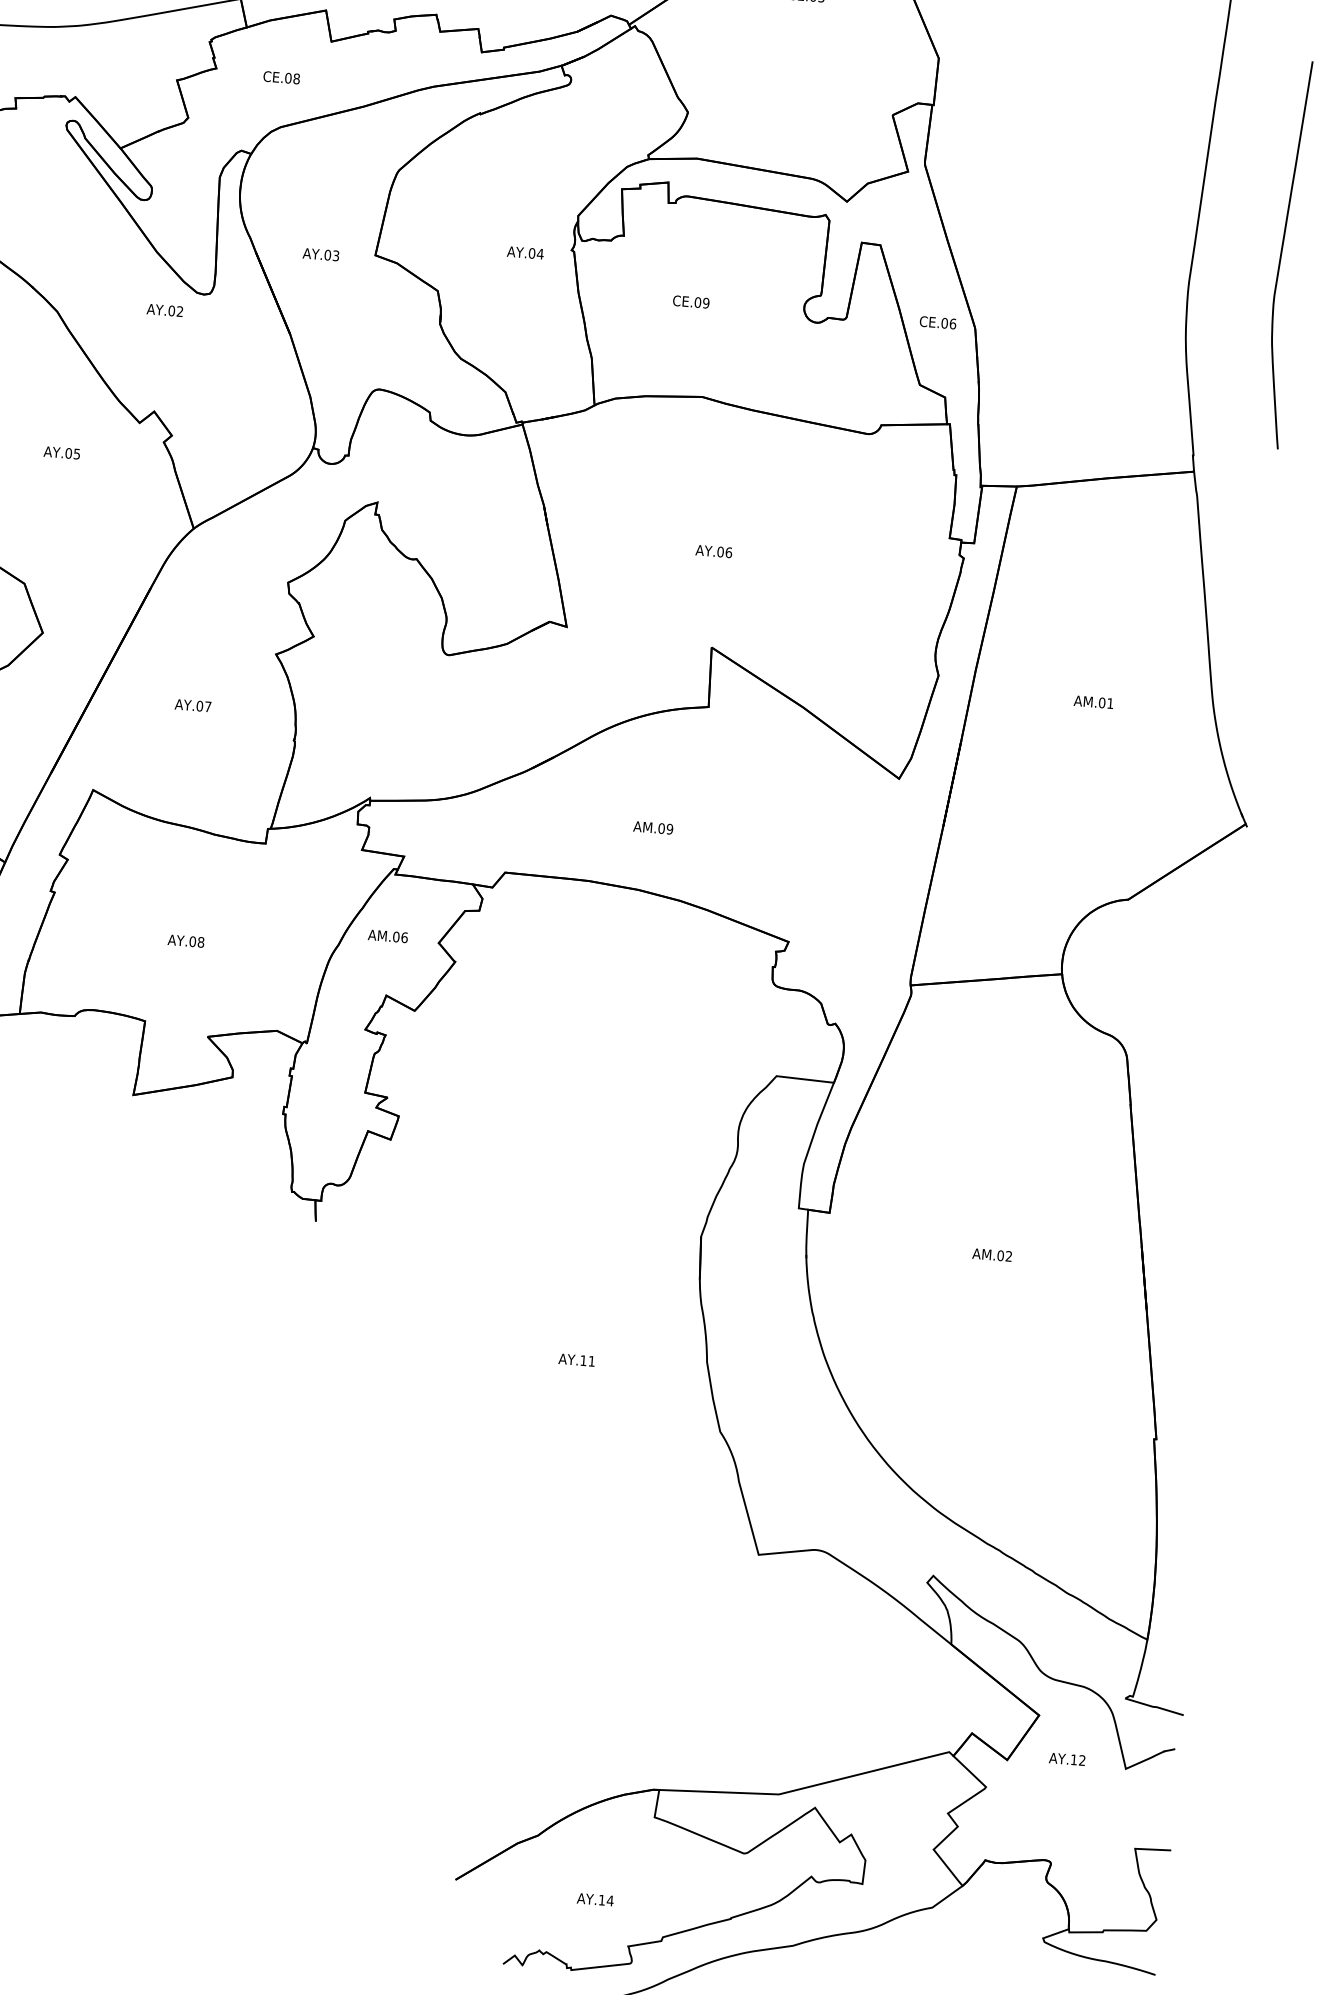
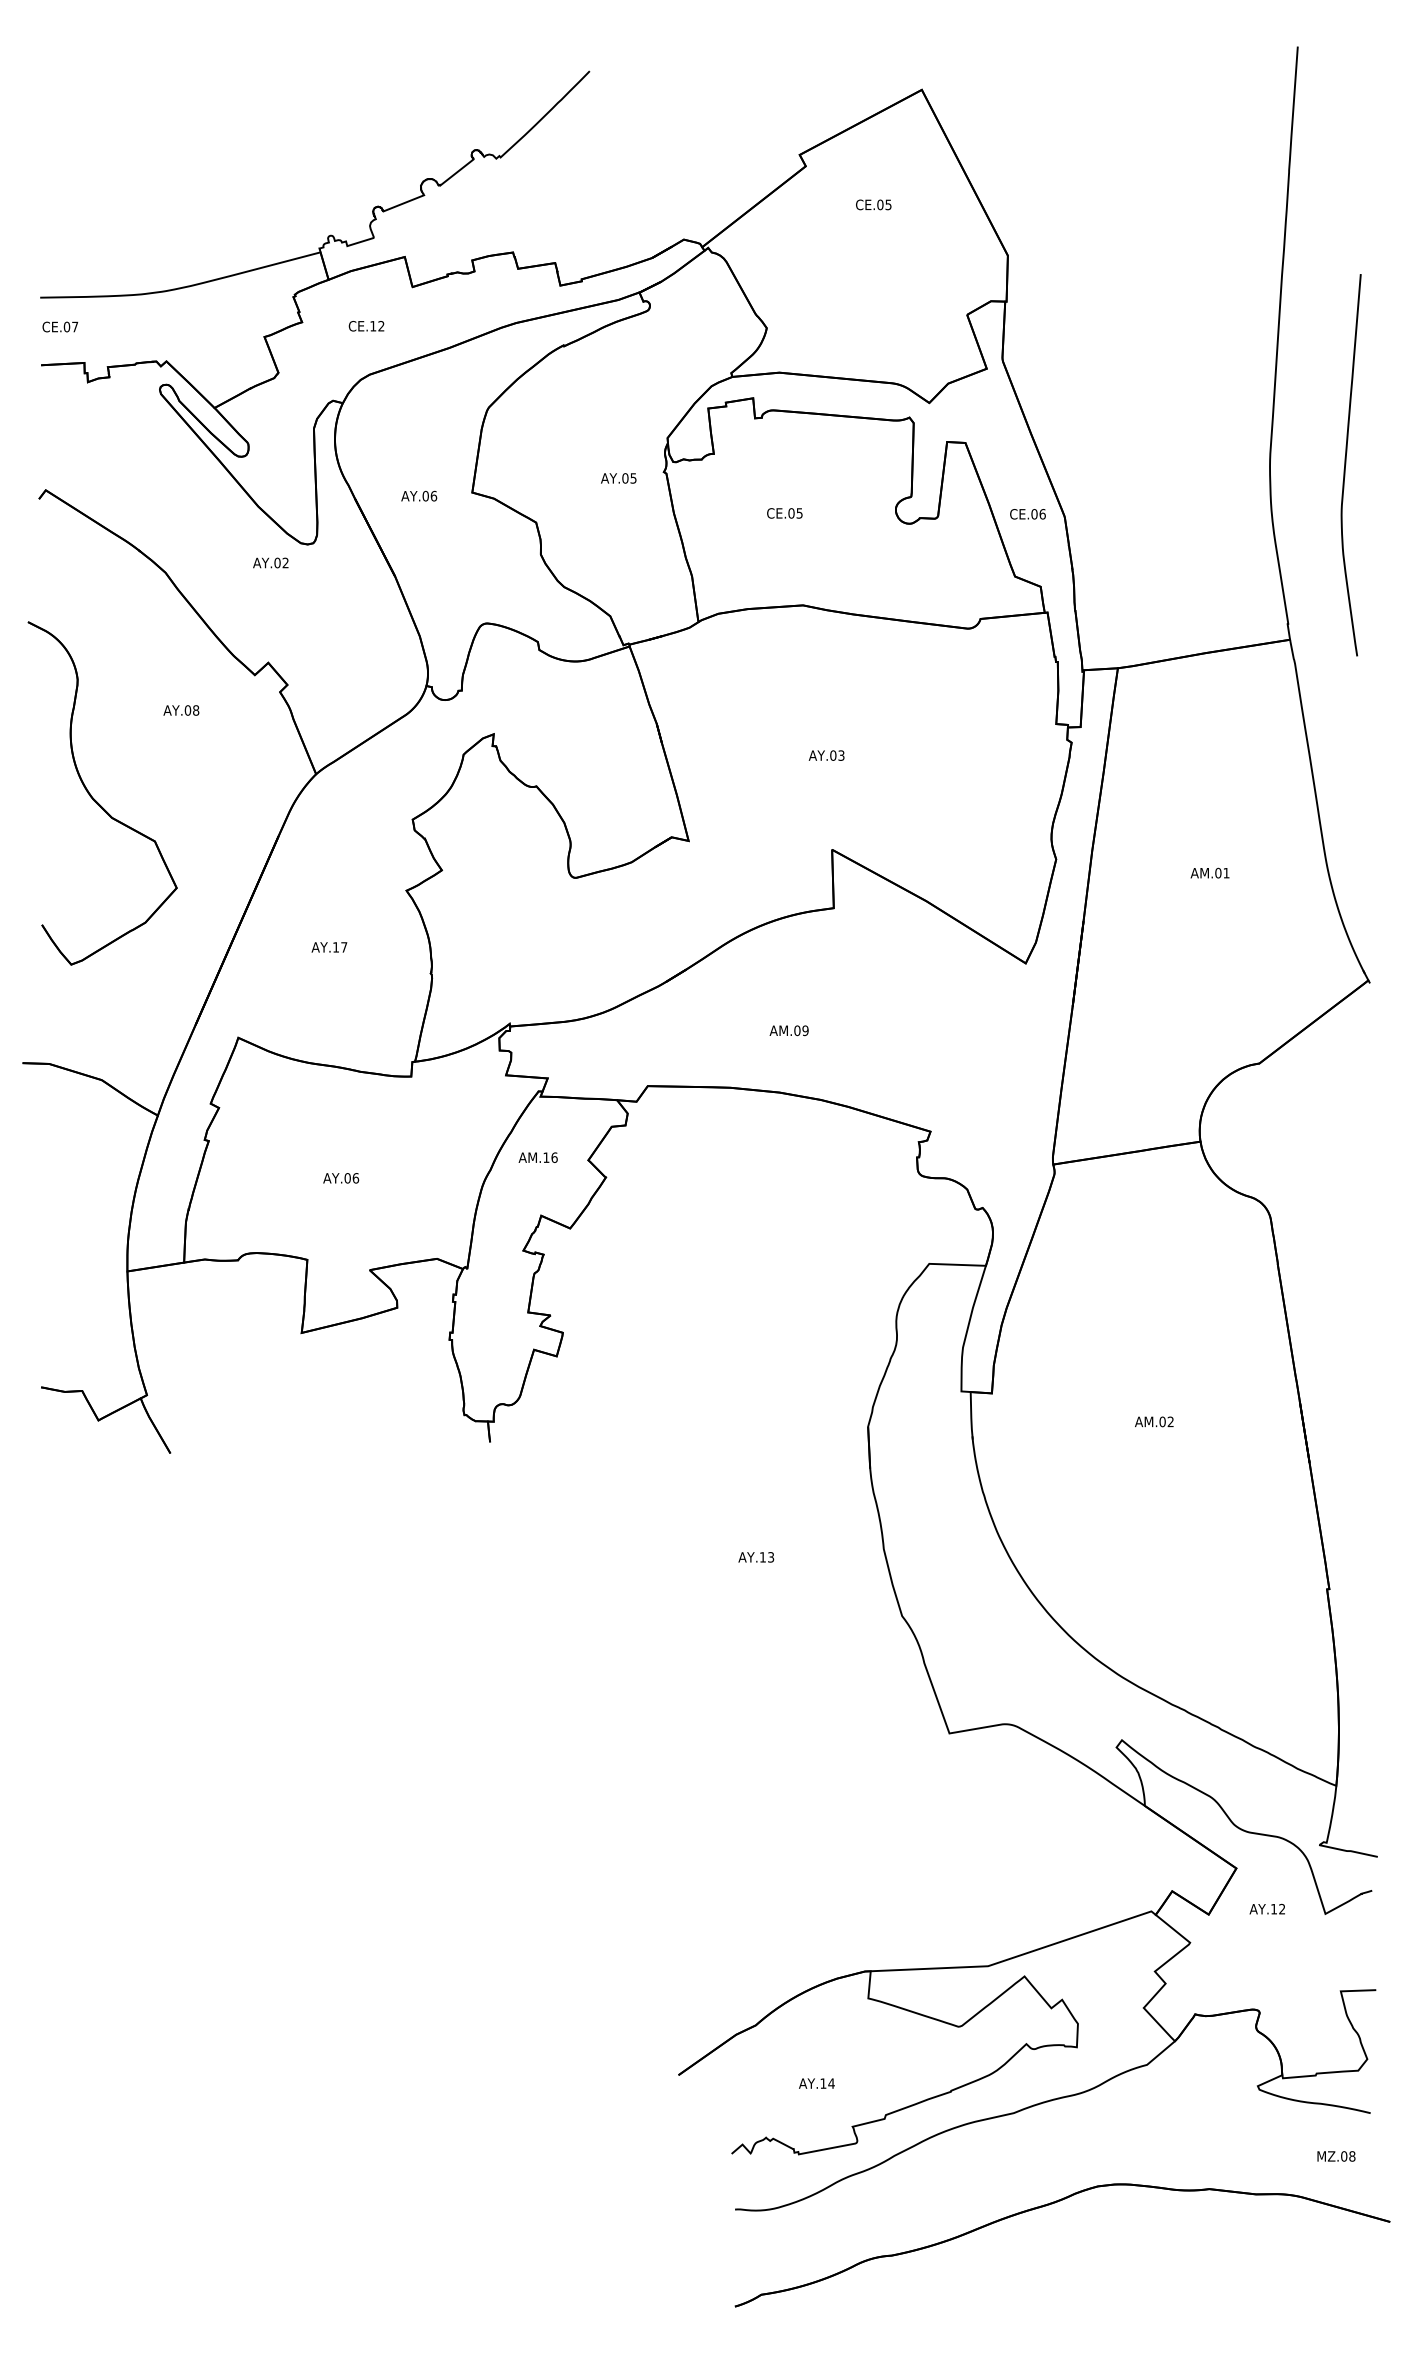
text: (292, 78) -> (377, 326), CE.08 -> CE.12
curve: (1282, 253) -> (1346, 464), moved
text: (540, 254) -> (633, 478), AY.04 -> AY.05
text: (335, 255) -> (433, 495), AY.03 -> AY.06
text: (706, 303) -> (799, 513), CE.09 -> CE.05
text: (77, 454) -> (196, 710), AY.05 -> AY.08
text: (728, 552) -> (841, 755), AY.06 -> AY.03
text: (200, 706) -> (336, 947), AY.07 -> AY.17
text: (396, 936) -> (546, 1157), AM.06 -> AM.16
text: (200, 942) -> (355, 1178), AY.08 -> AY.06
text: (592, 1361) -> (771, 1557), AY.11 -> AY.13

